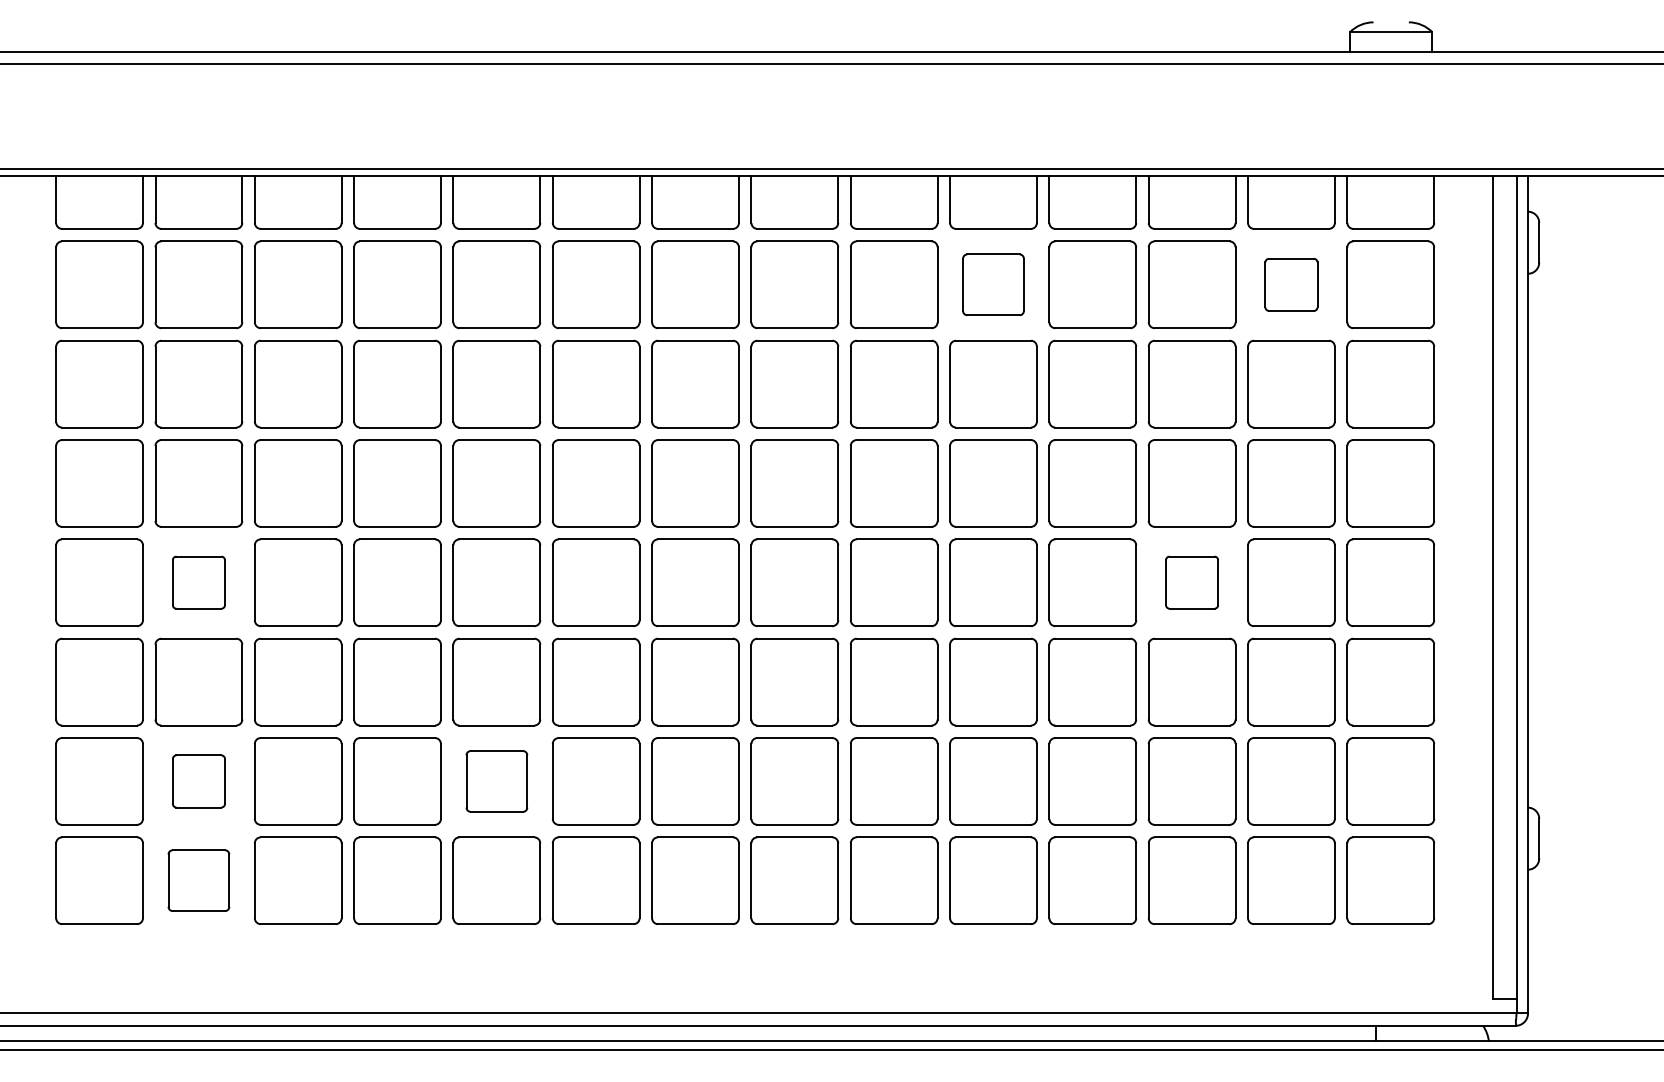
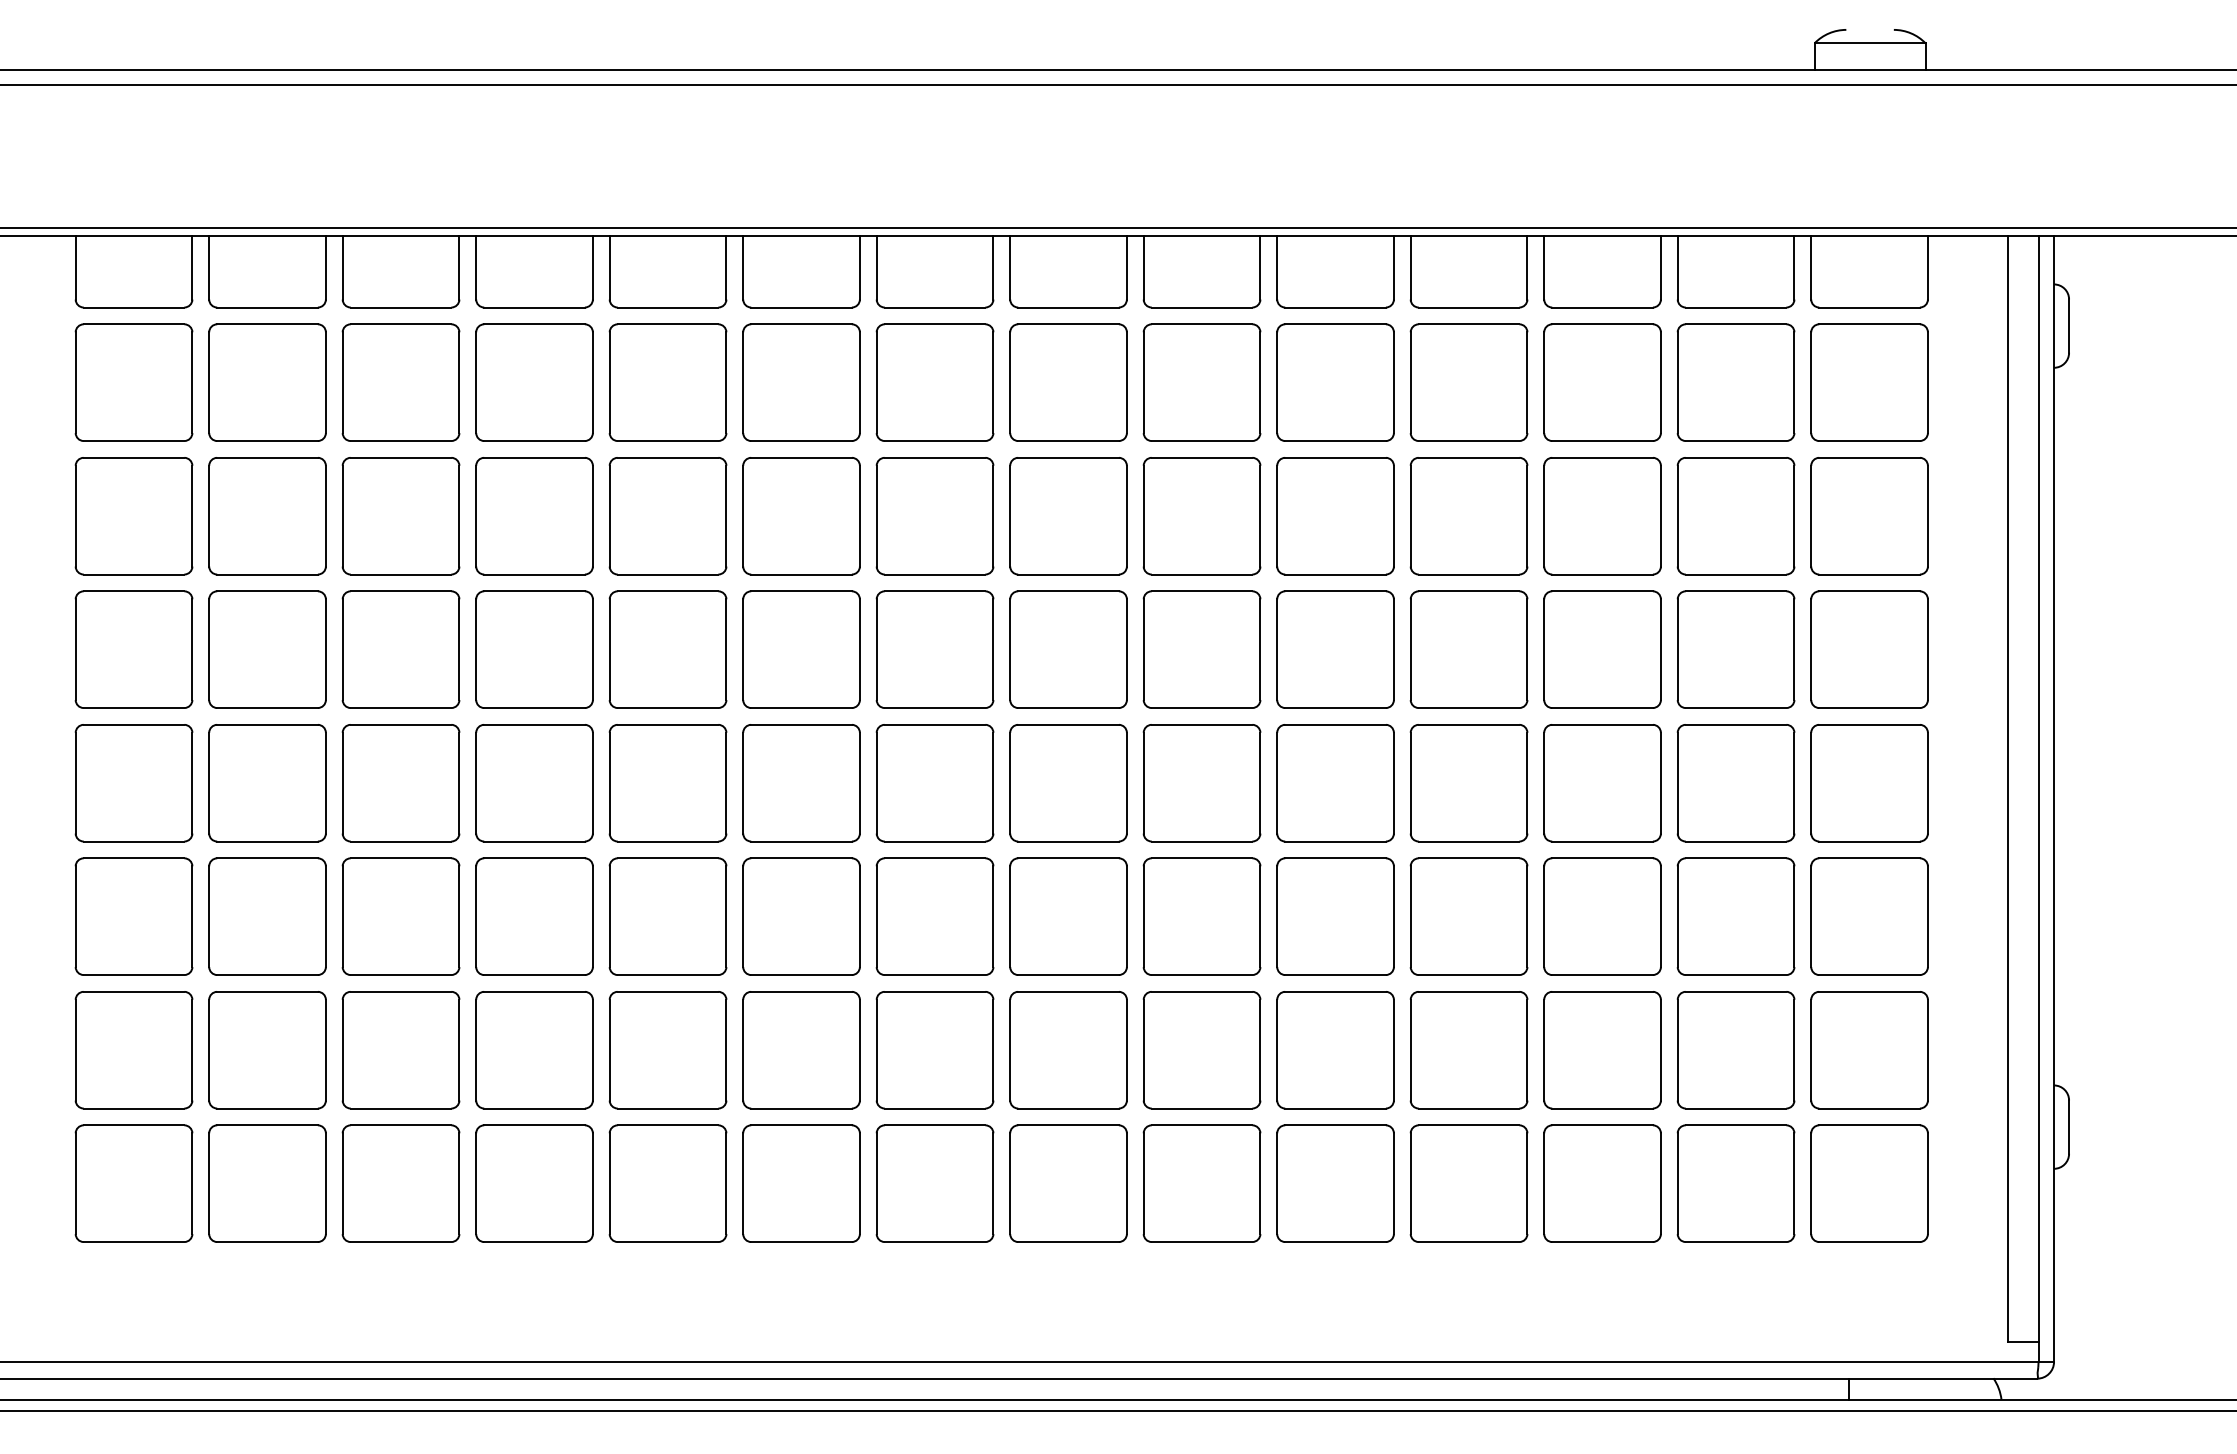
part: (993, 284) -> (1335, 382), size x1.43
part: (1291, 284) -> (1736, 382), size x1.67
part: (198, 582) -> (267, 782), size x1.67
part: (1191, 582) -> (1601, 782), size x1.67
part: (198, 781) -> (267, 1050), size x1.67
part: (496, 781) -> (667, 1050), size x1.43
part: (198, 880) -> (267, 1183), size x1.43

